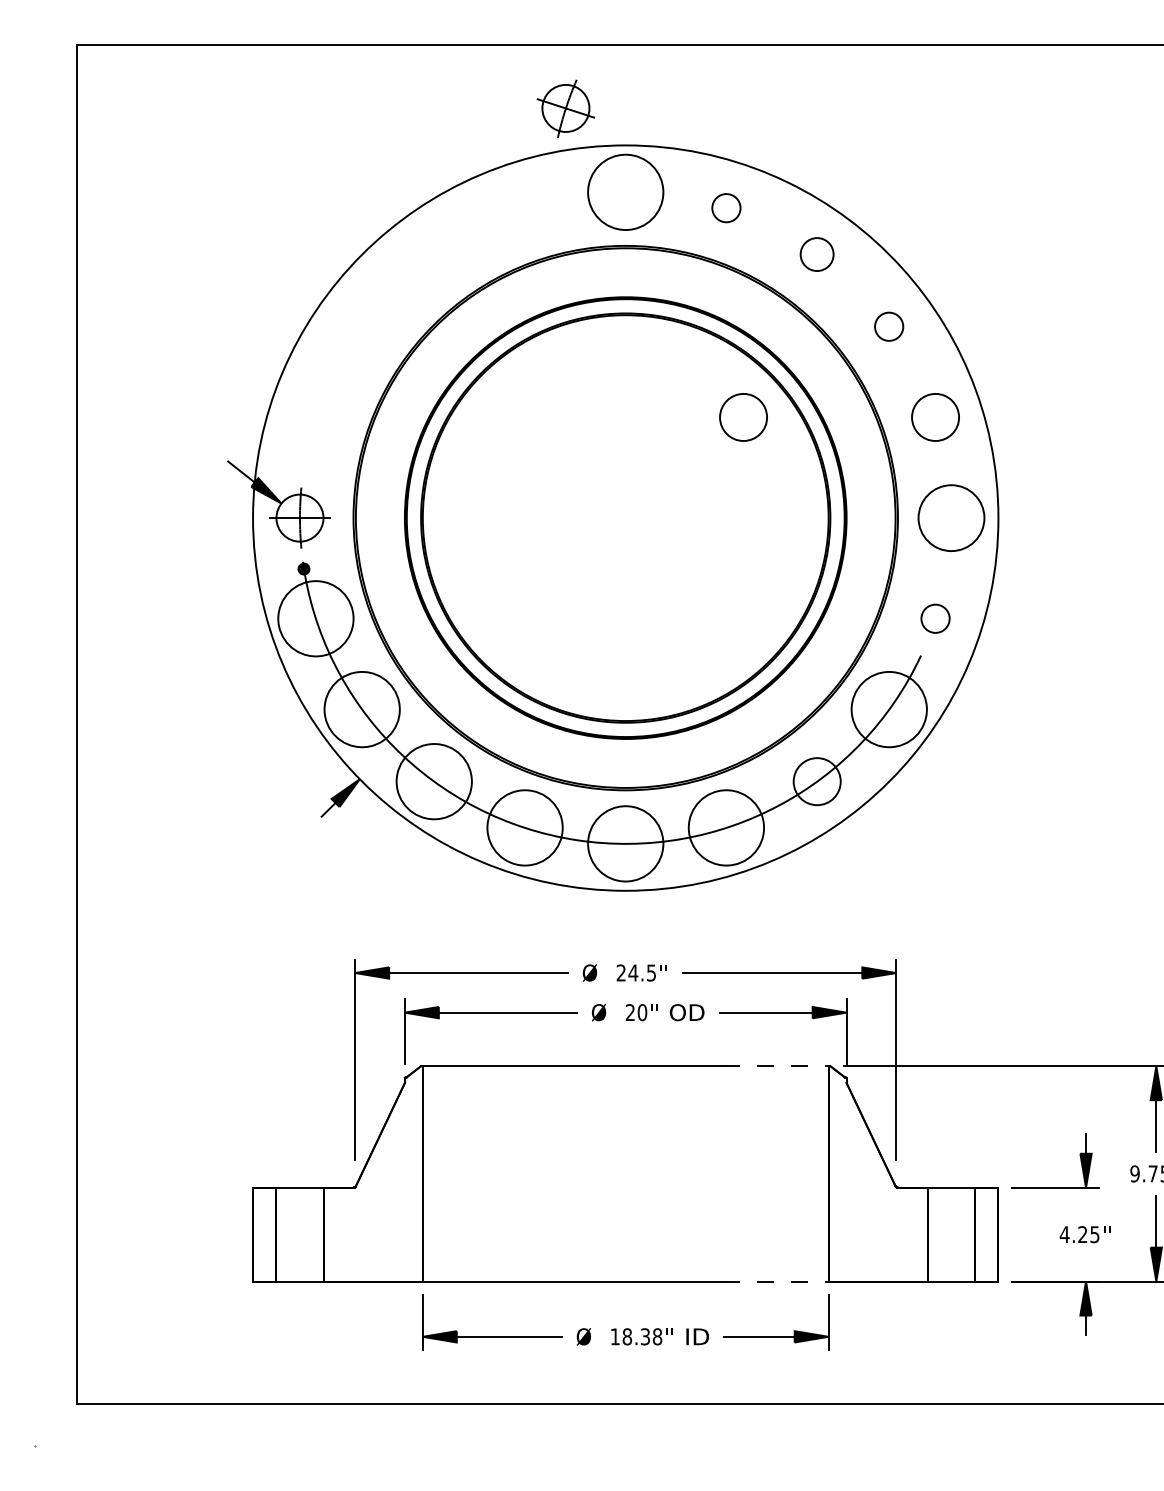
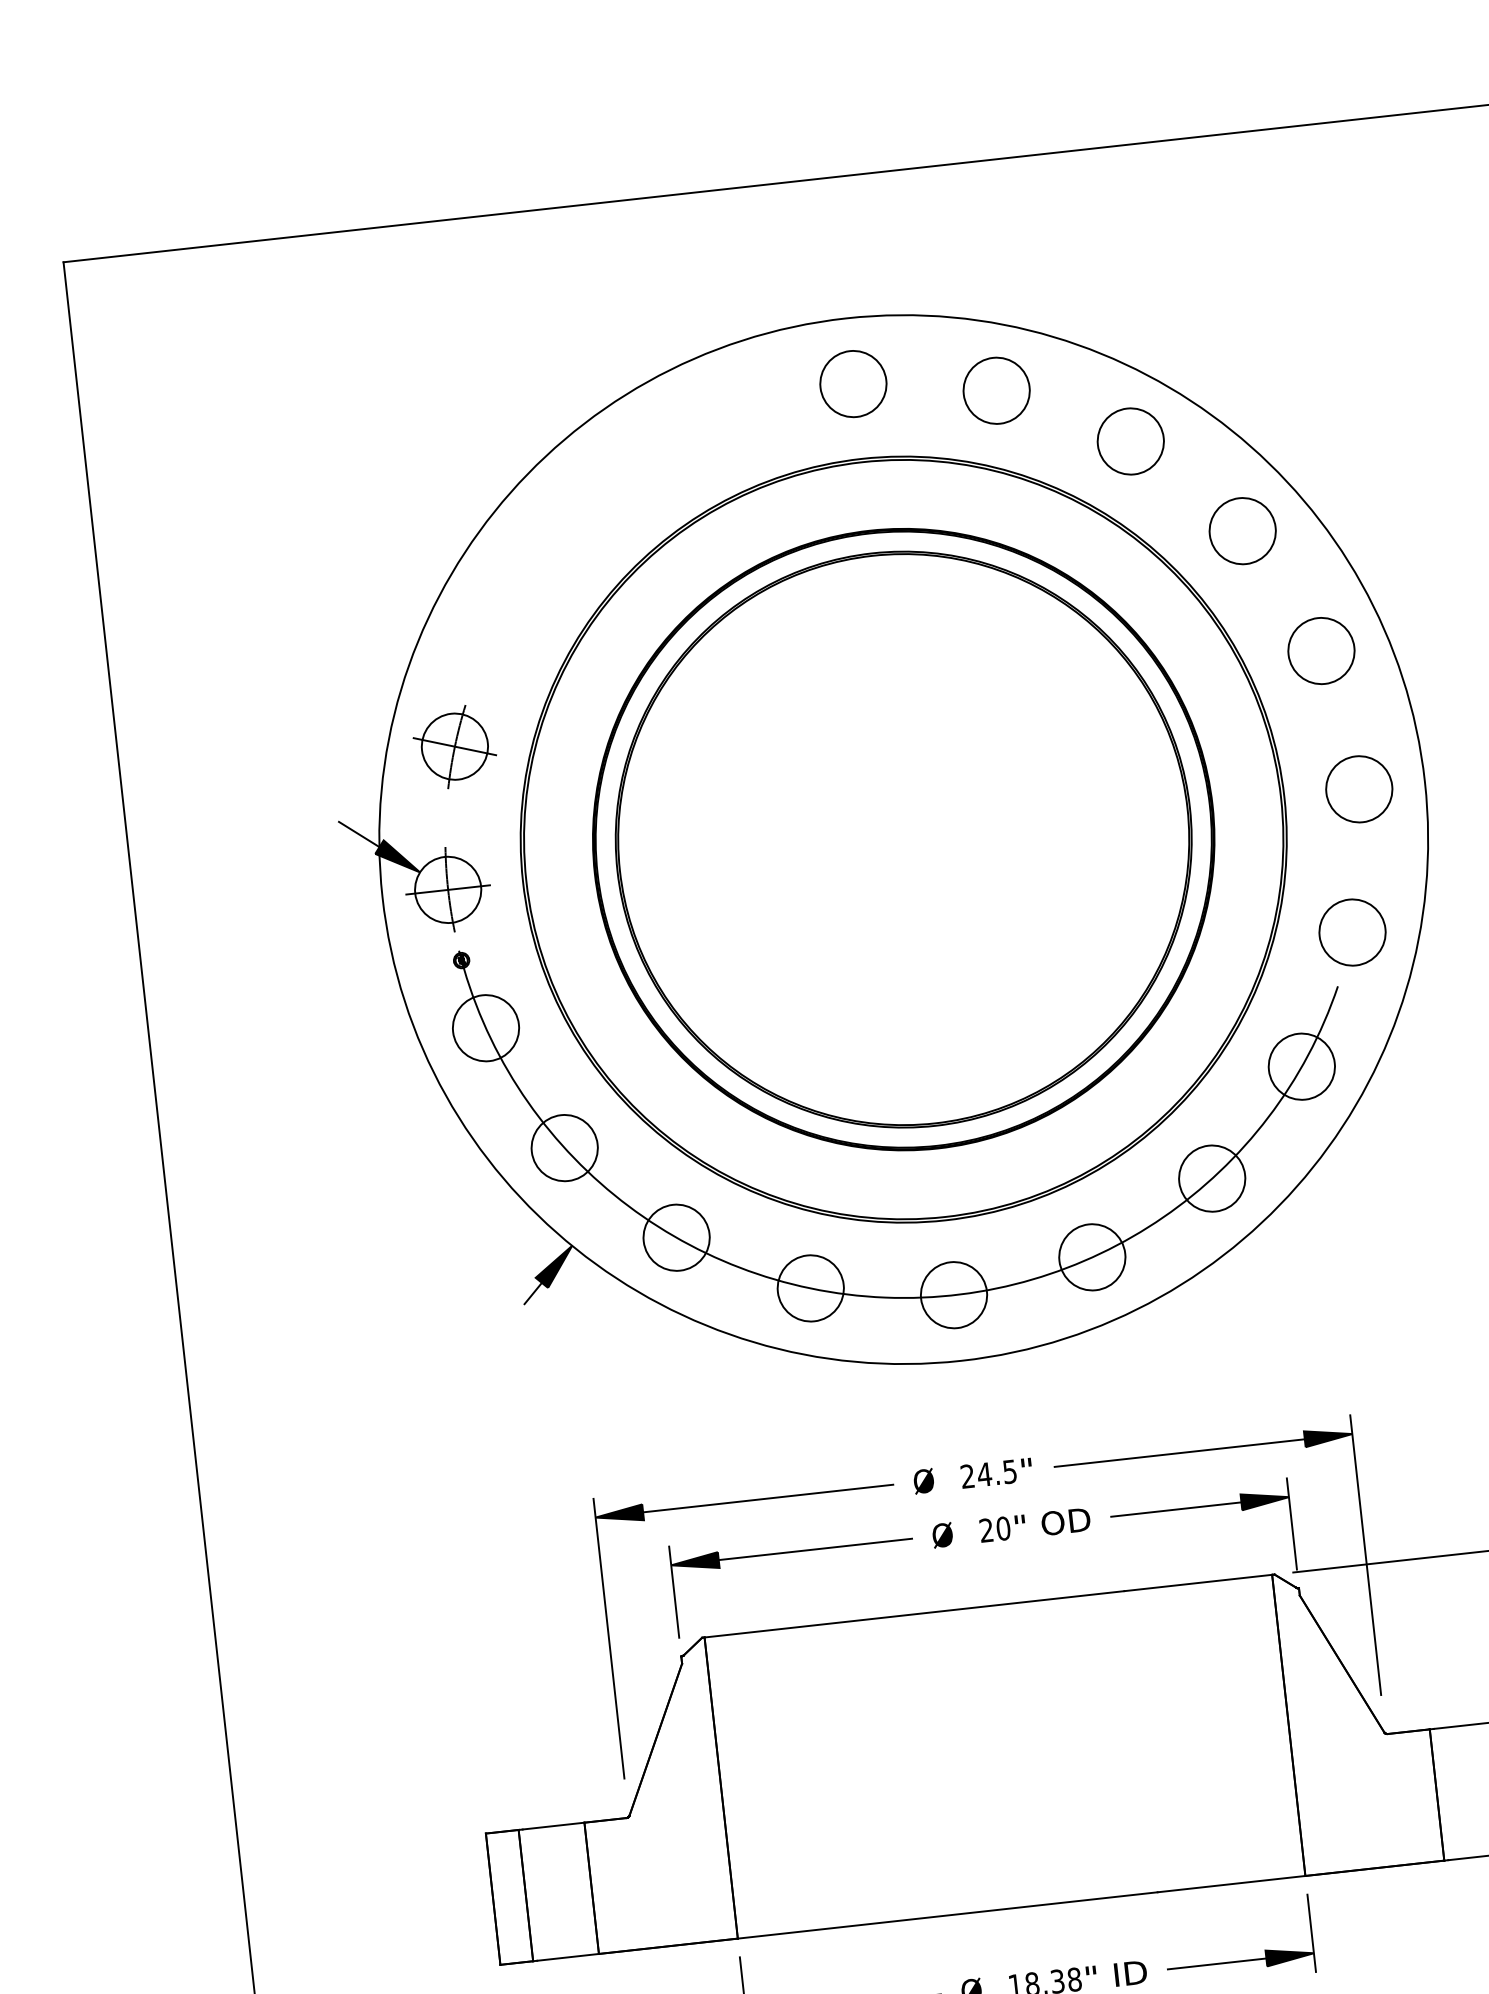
part: (565, 108) -> (454, 746), moved
circle: (625, 191) -> (852, 382), size x0.62
circle: (726, 207) -> (996, 389), size x1.67
circle: (816, 254) -> (1129, 441), size x1.43
circle: (888, 326) -> (1241, 531), size x1.67
circle: (743, 417) -> (1052, 680), removed
circle: (951, 517) -> (1359, 788), size x0.71
circle: (315, 618) -> (485, 1027), size x0.62
circle: (935, 618) -> (1352, 932), size x1.67
circle: (361, 709) -> (563, 1148), size x0.62
circle: (888, 709) -> (1300, 1066), size x0.62
circle: (433, 781) -> (675, 1237), size x0.62
circle: (524, 827) -> (809, 1287), size x0.62
circle: (725, 827) -> (1091, 1256), size x0.62
circle: (625, 843) -> (953, 1294), size x0.62
line: (775, 1066) -> (1197, 1583), dashed -> solid
line: (775, 1281) -> (1231, 1884), dashed -> solid

